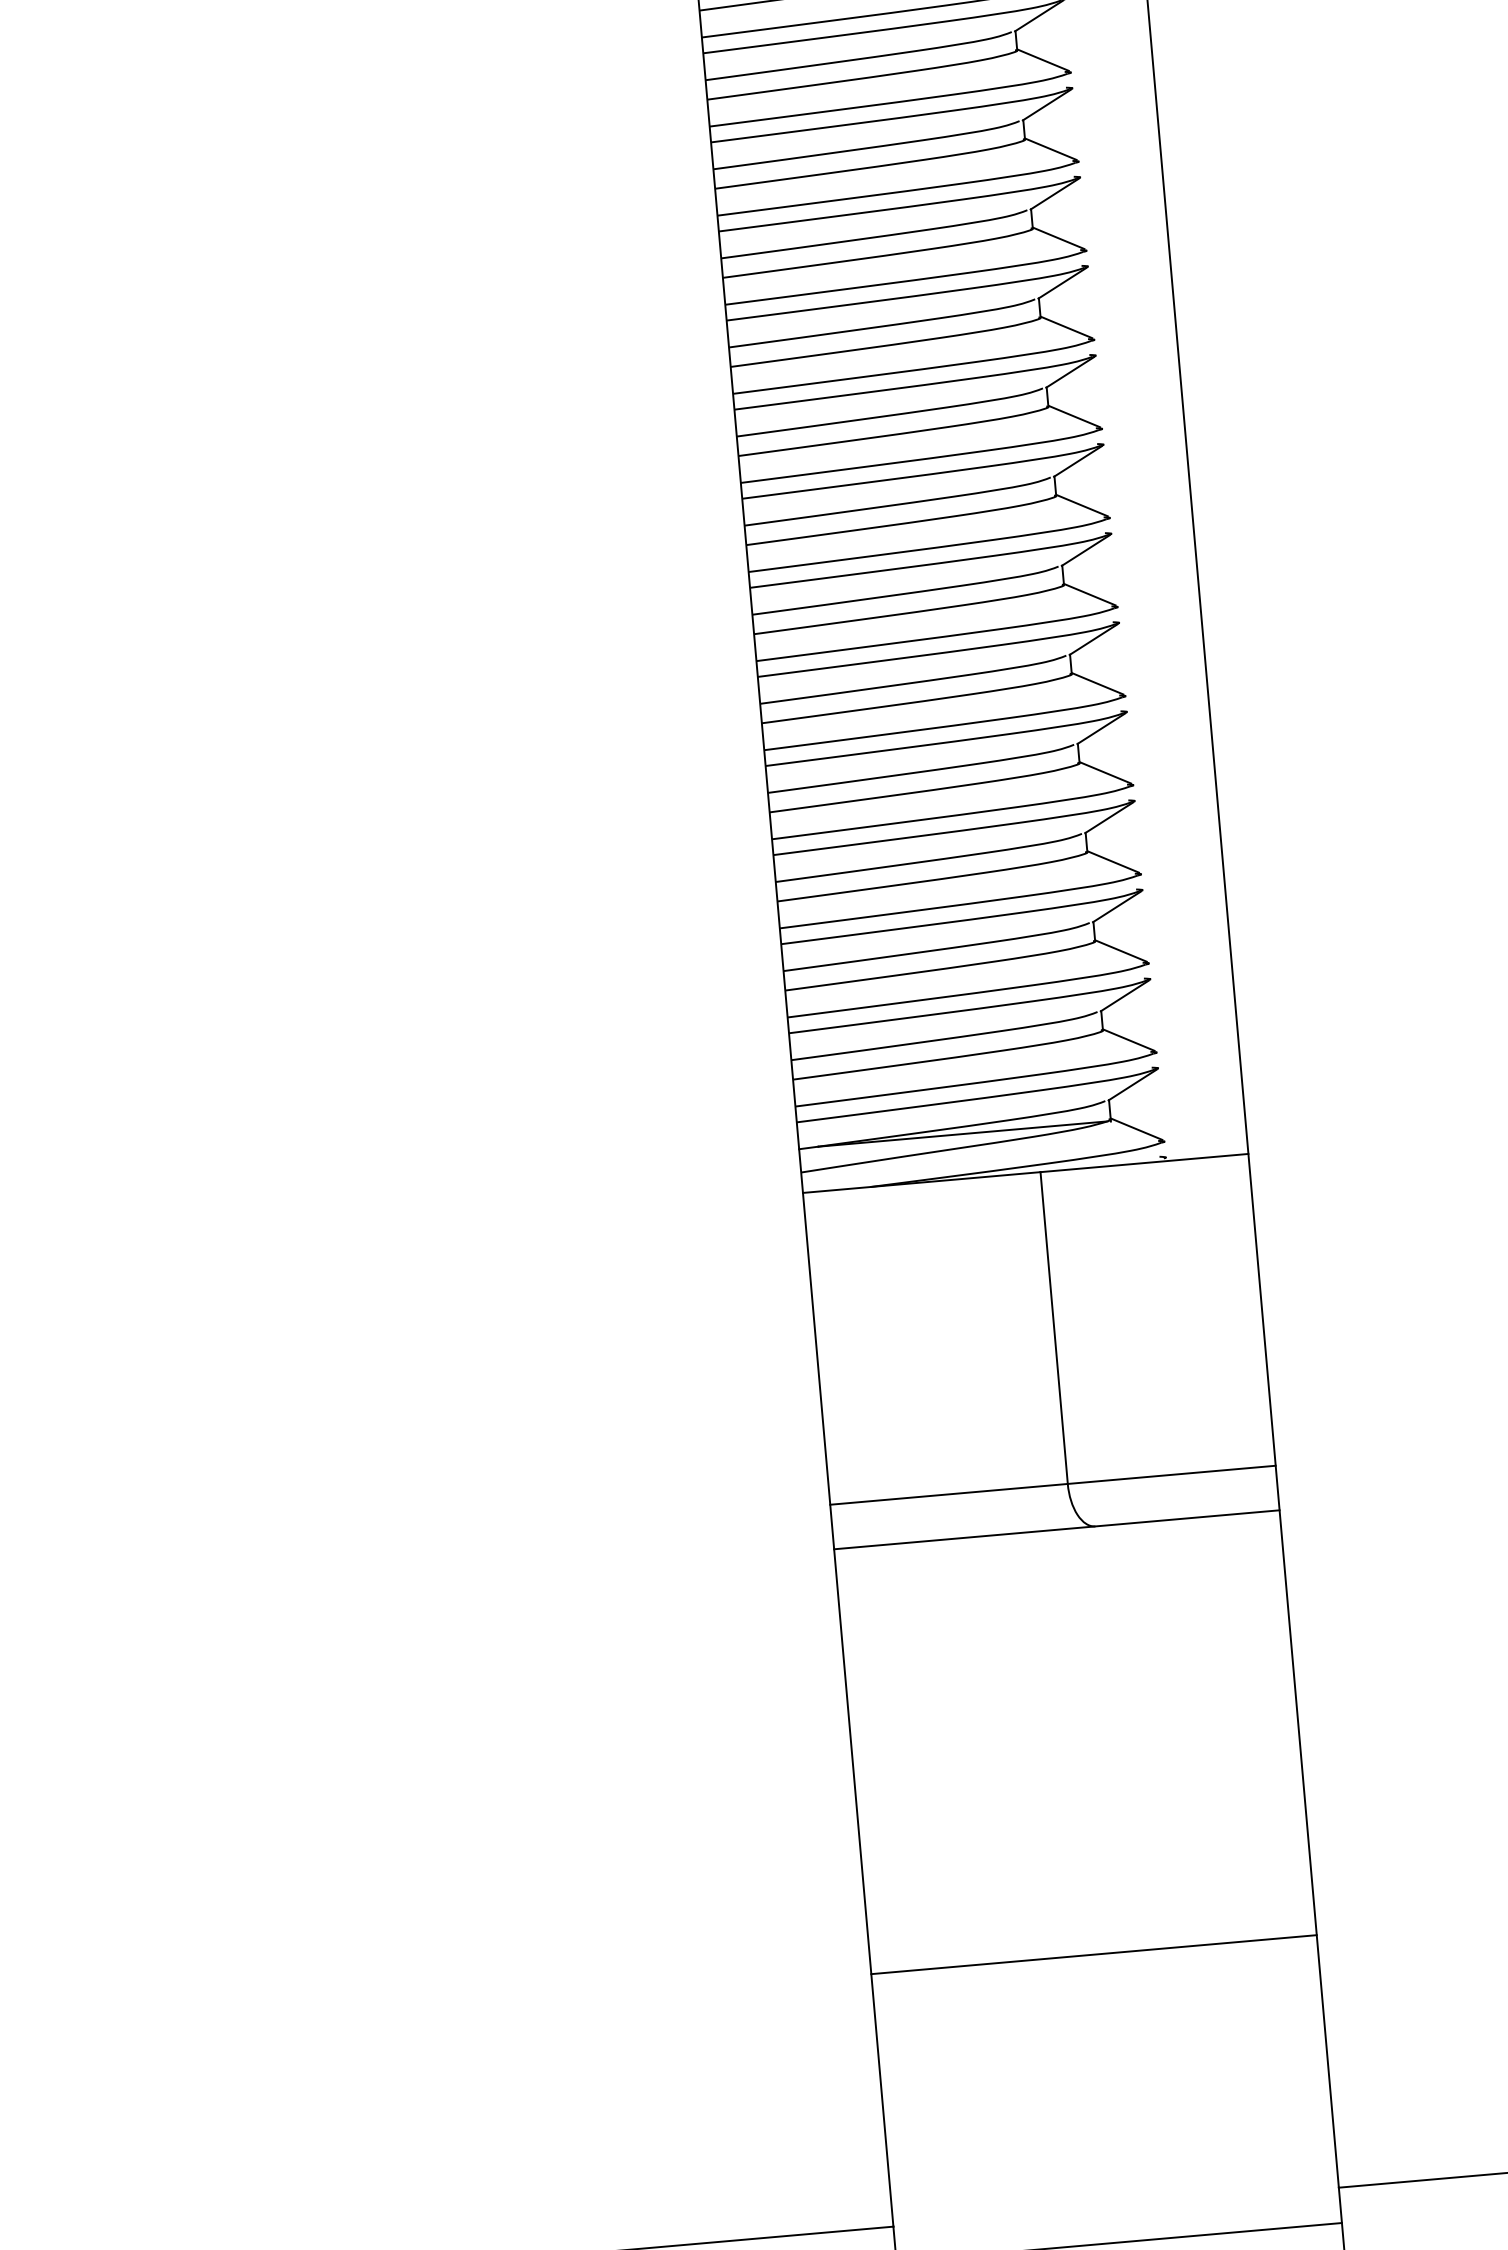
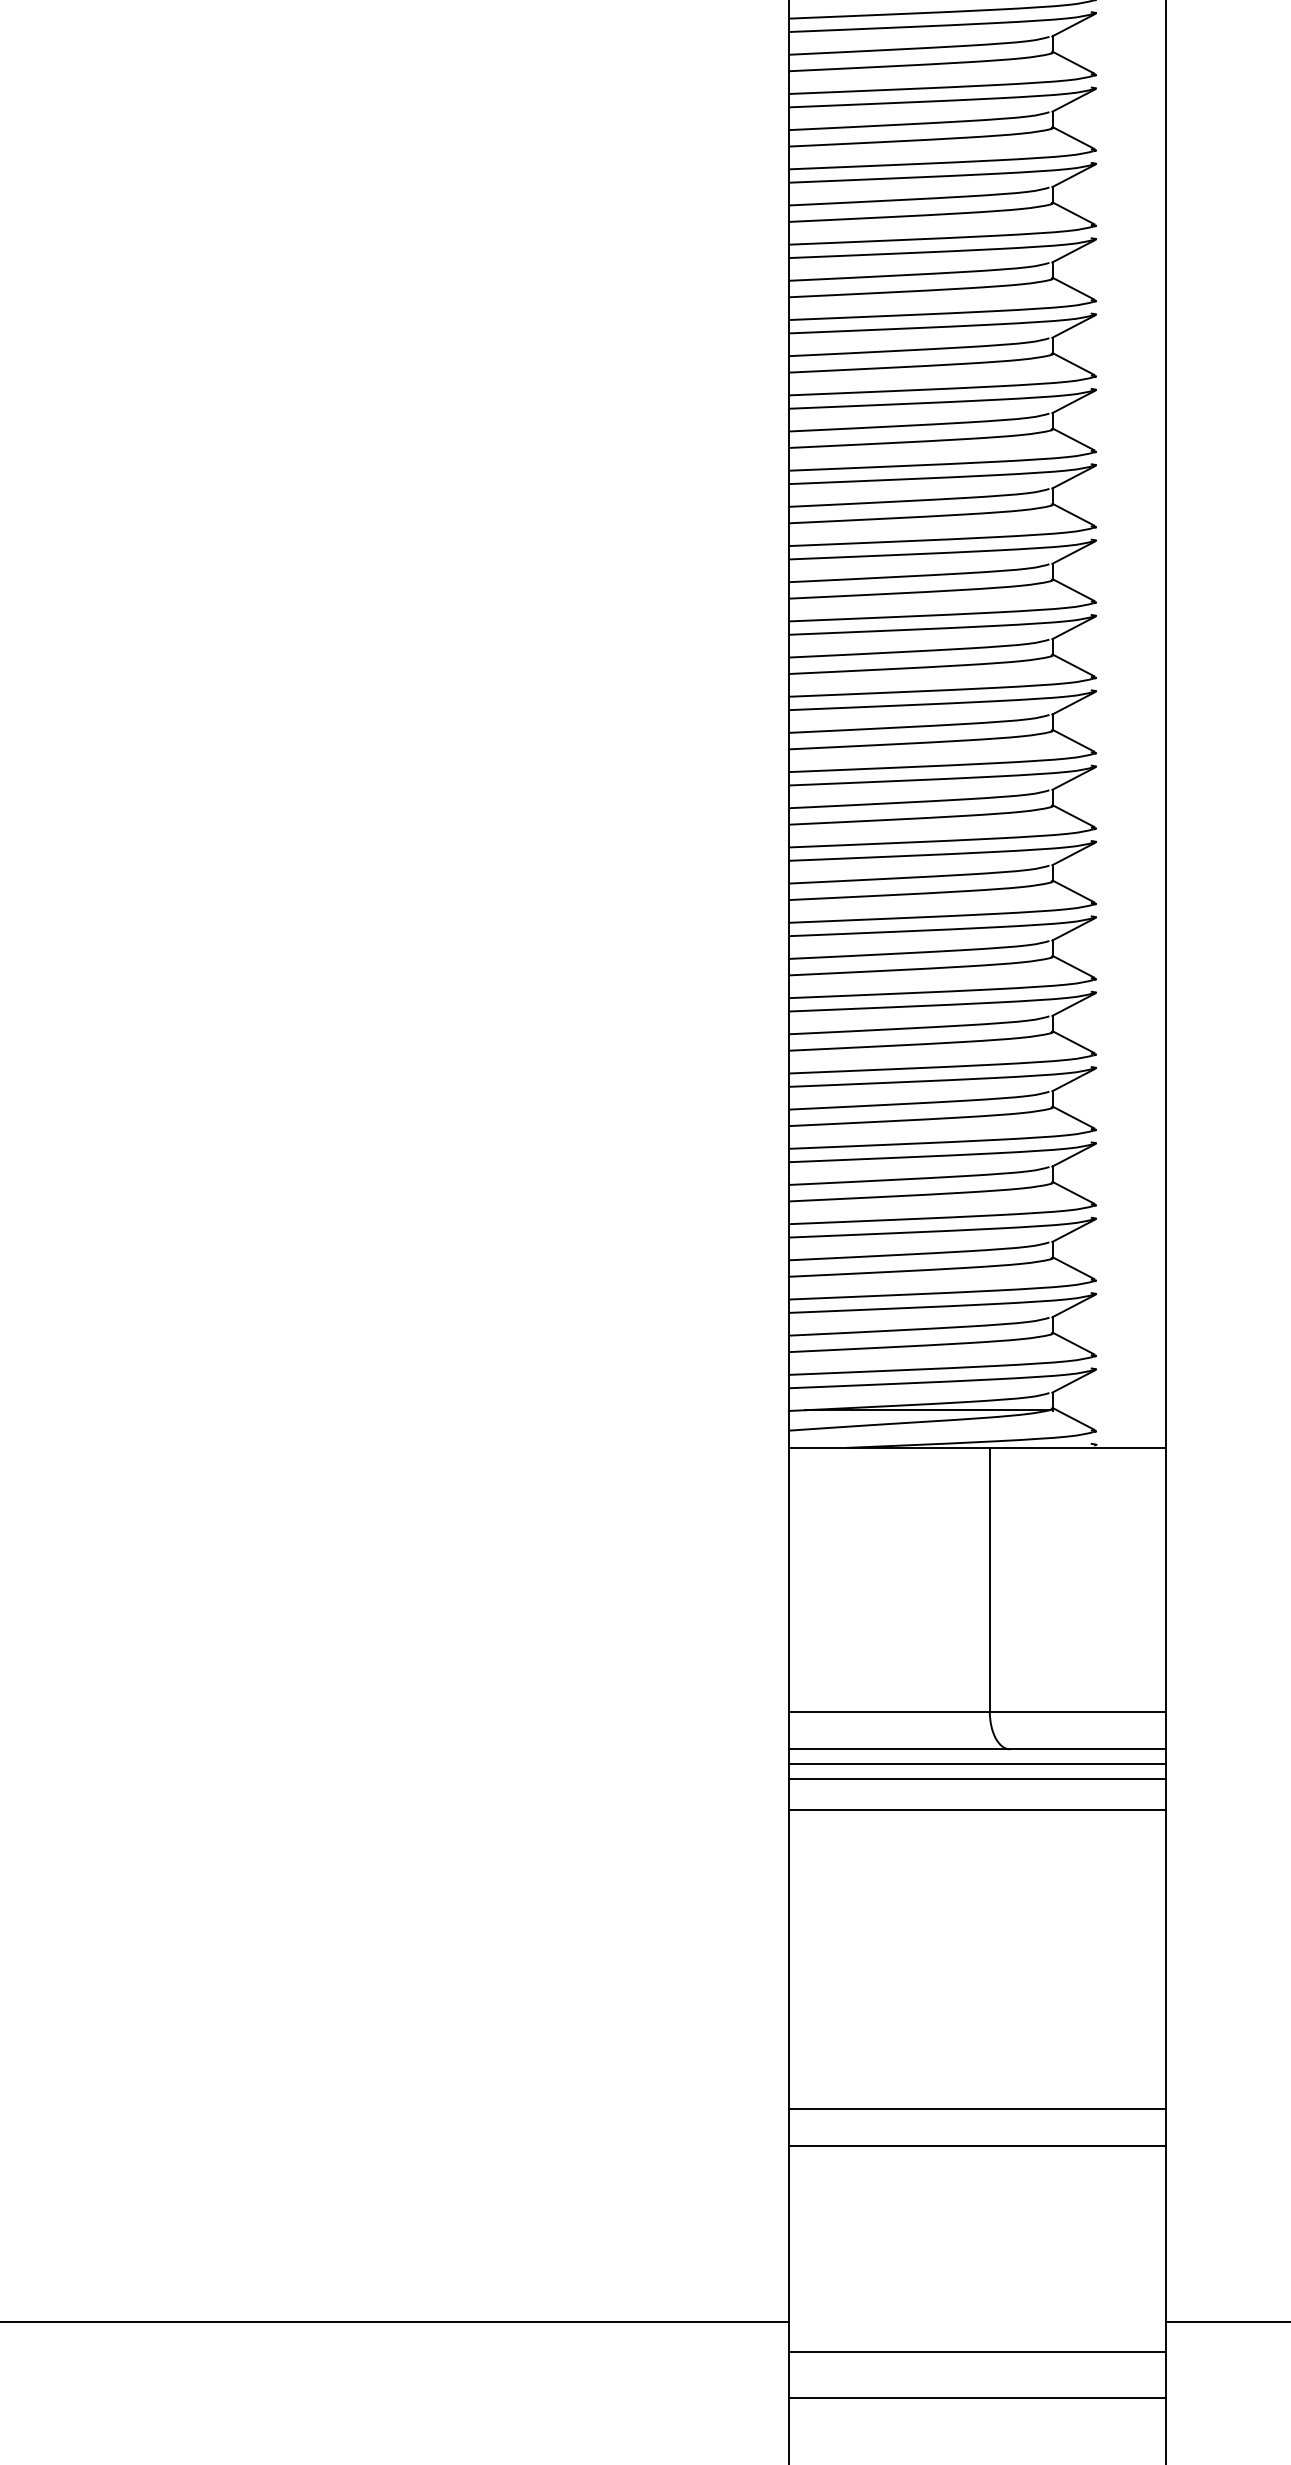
line: (1057, 1547) -> (976, 1764), added
line: (1059, 1565) -> (976, 1779), added
line: (1062, 1602) -> (976, 1810), added
line: (1096, 1998) -> (976, 2145), added

